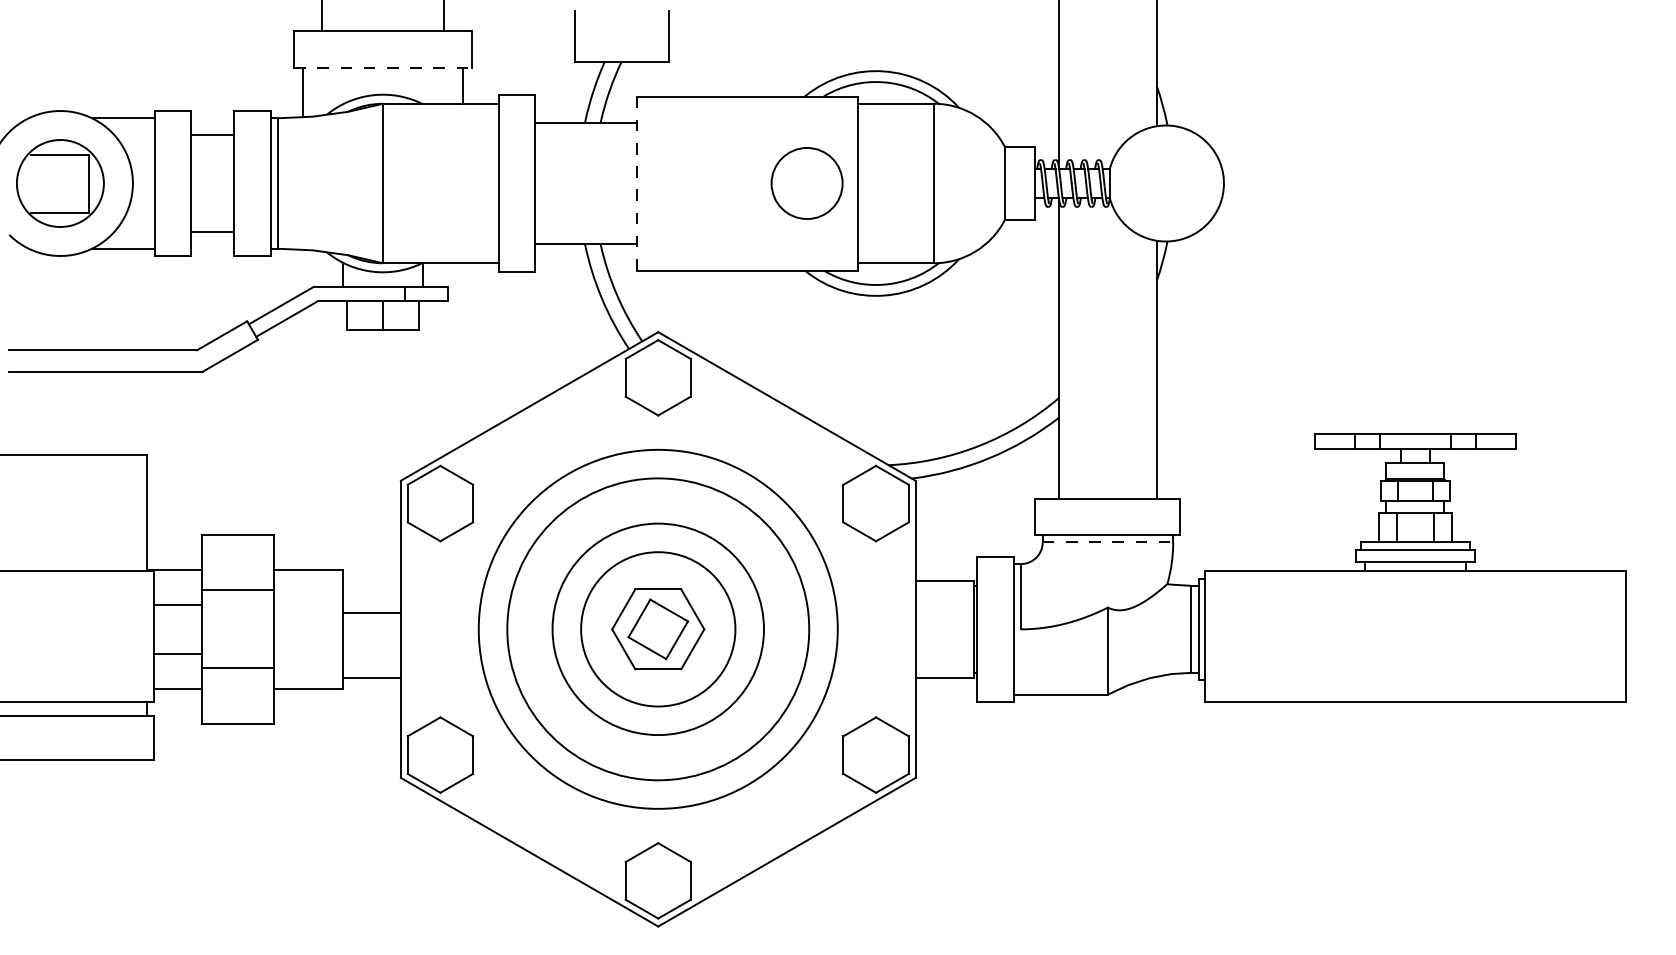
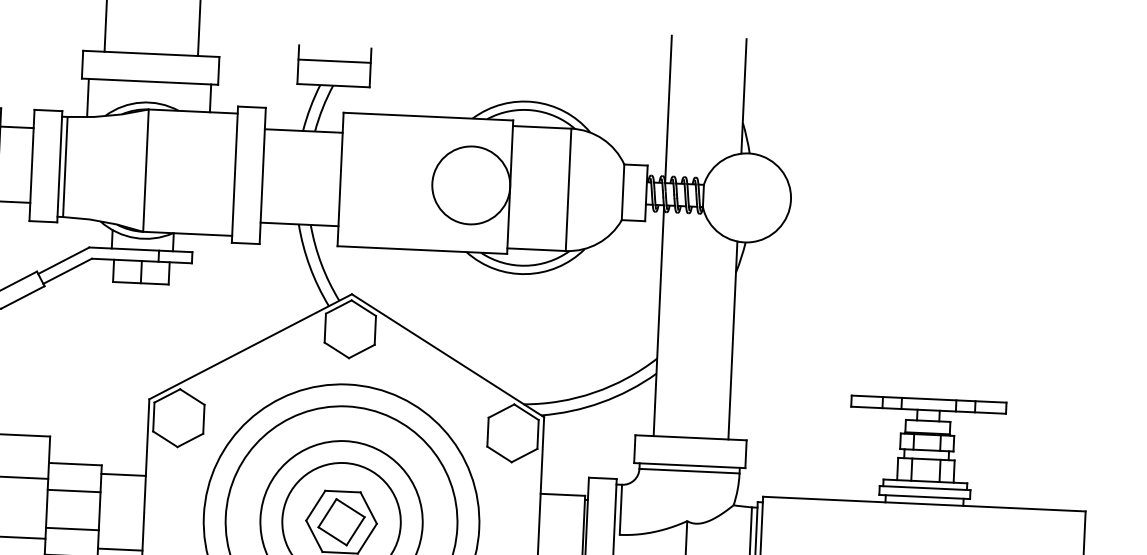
line: (621, 29) -> (334, 60), added
line: (383, 67) -> (150, 81), dashed -> solid
line: (636, 183) -> (340, 179), dashed -> solid
circle: (806, 183) -> (470, 185), size x1.43
line: (1108, 542) -> (689, 471), dashed -> solid
line: (308, 604) -> (74, 490), added
line: (371, 612) -> (123, 474), moved
line: (308, 654) -> (72, 529), added

